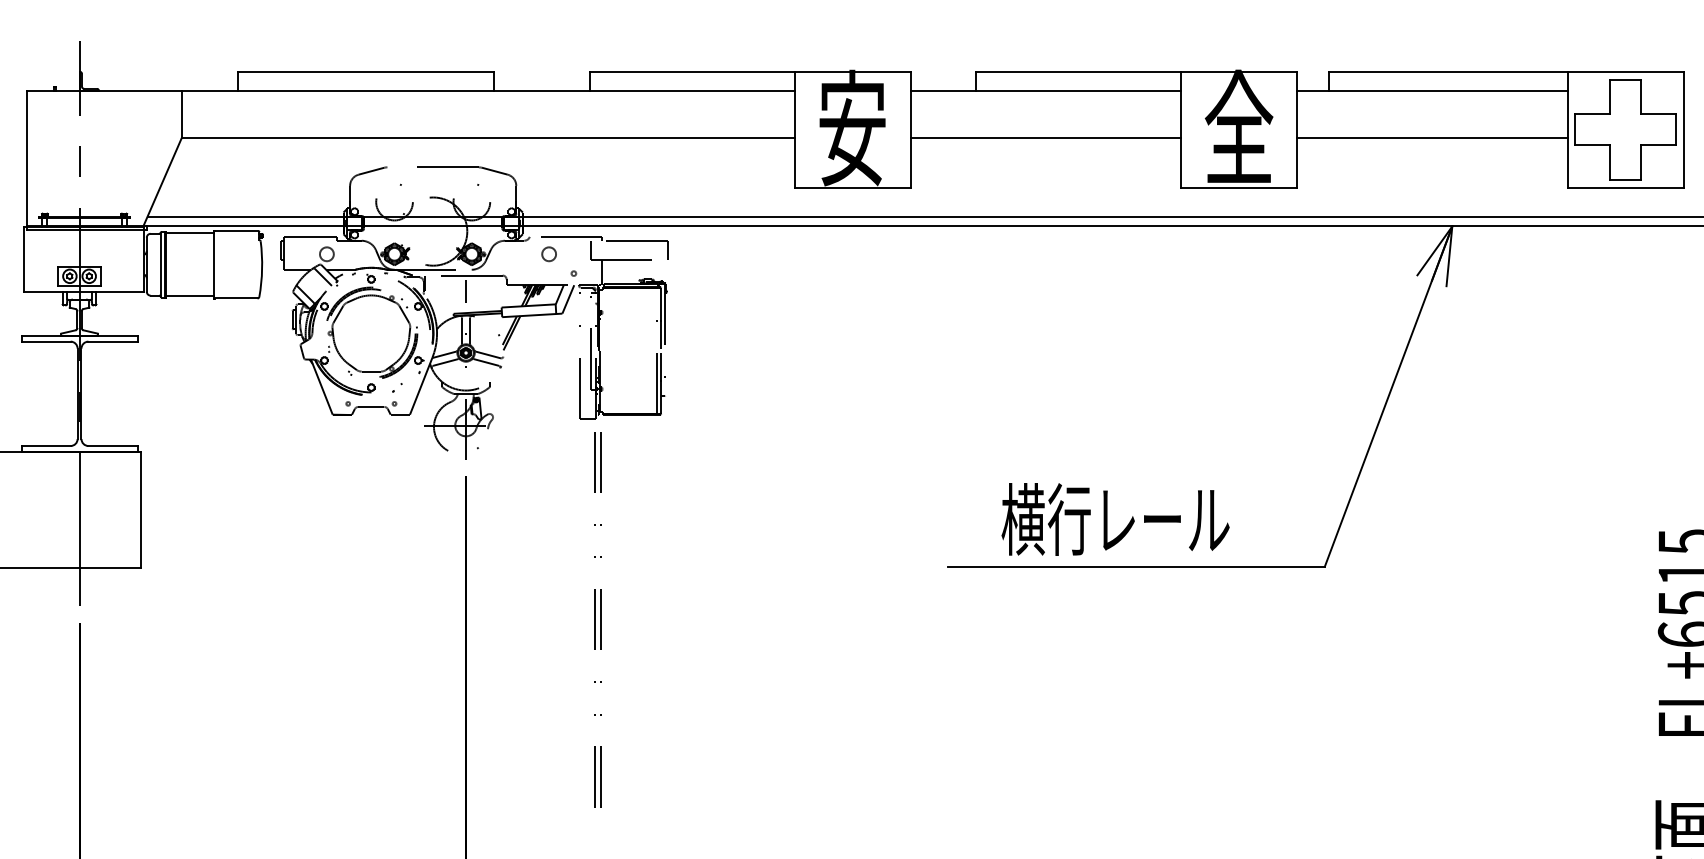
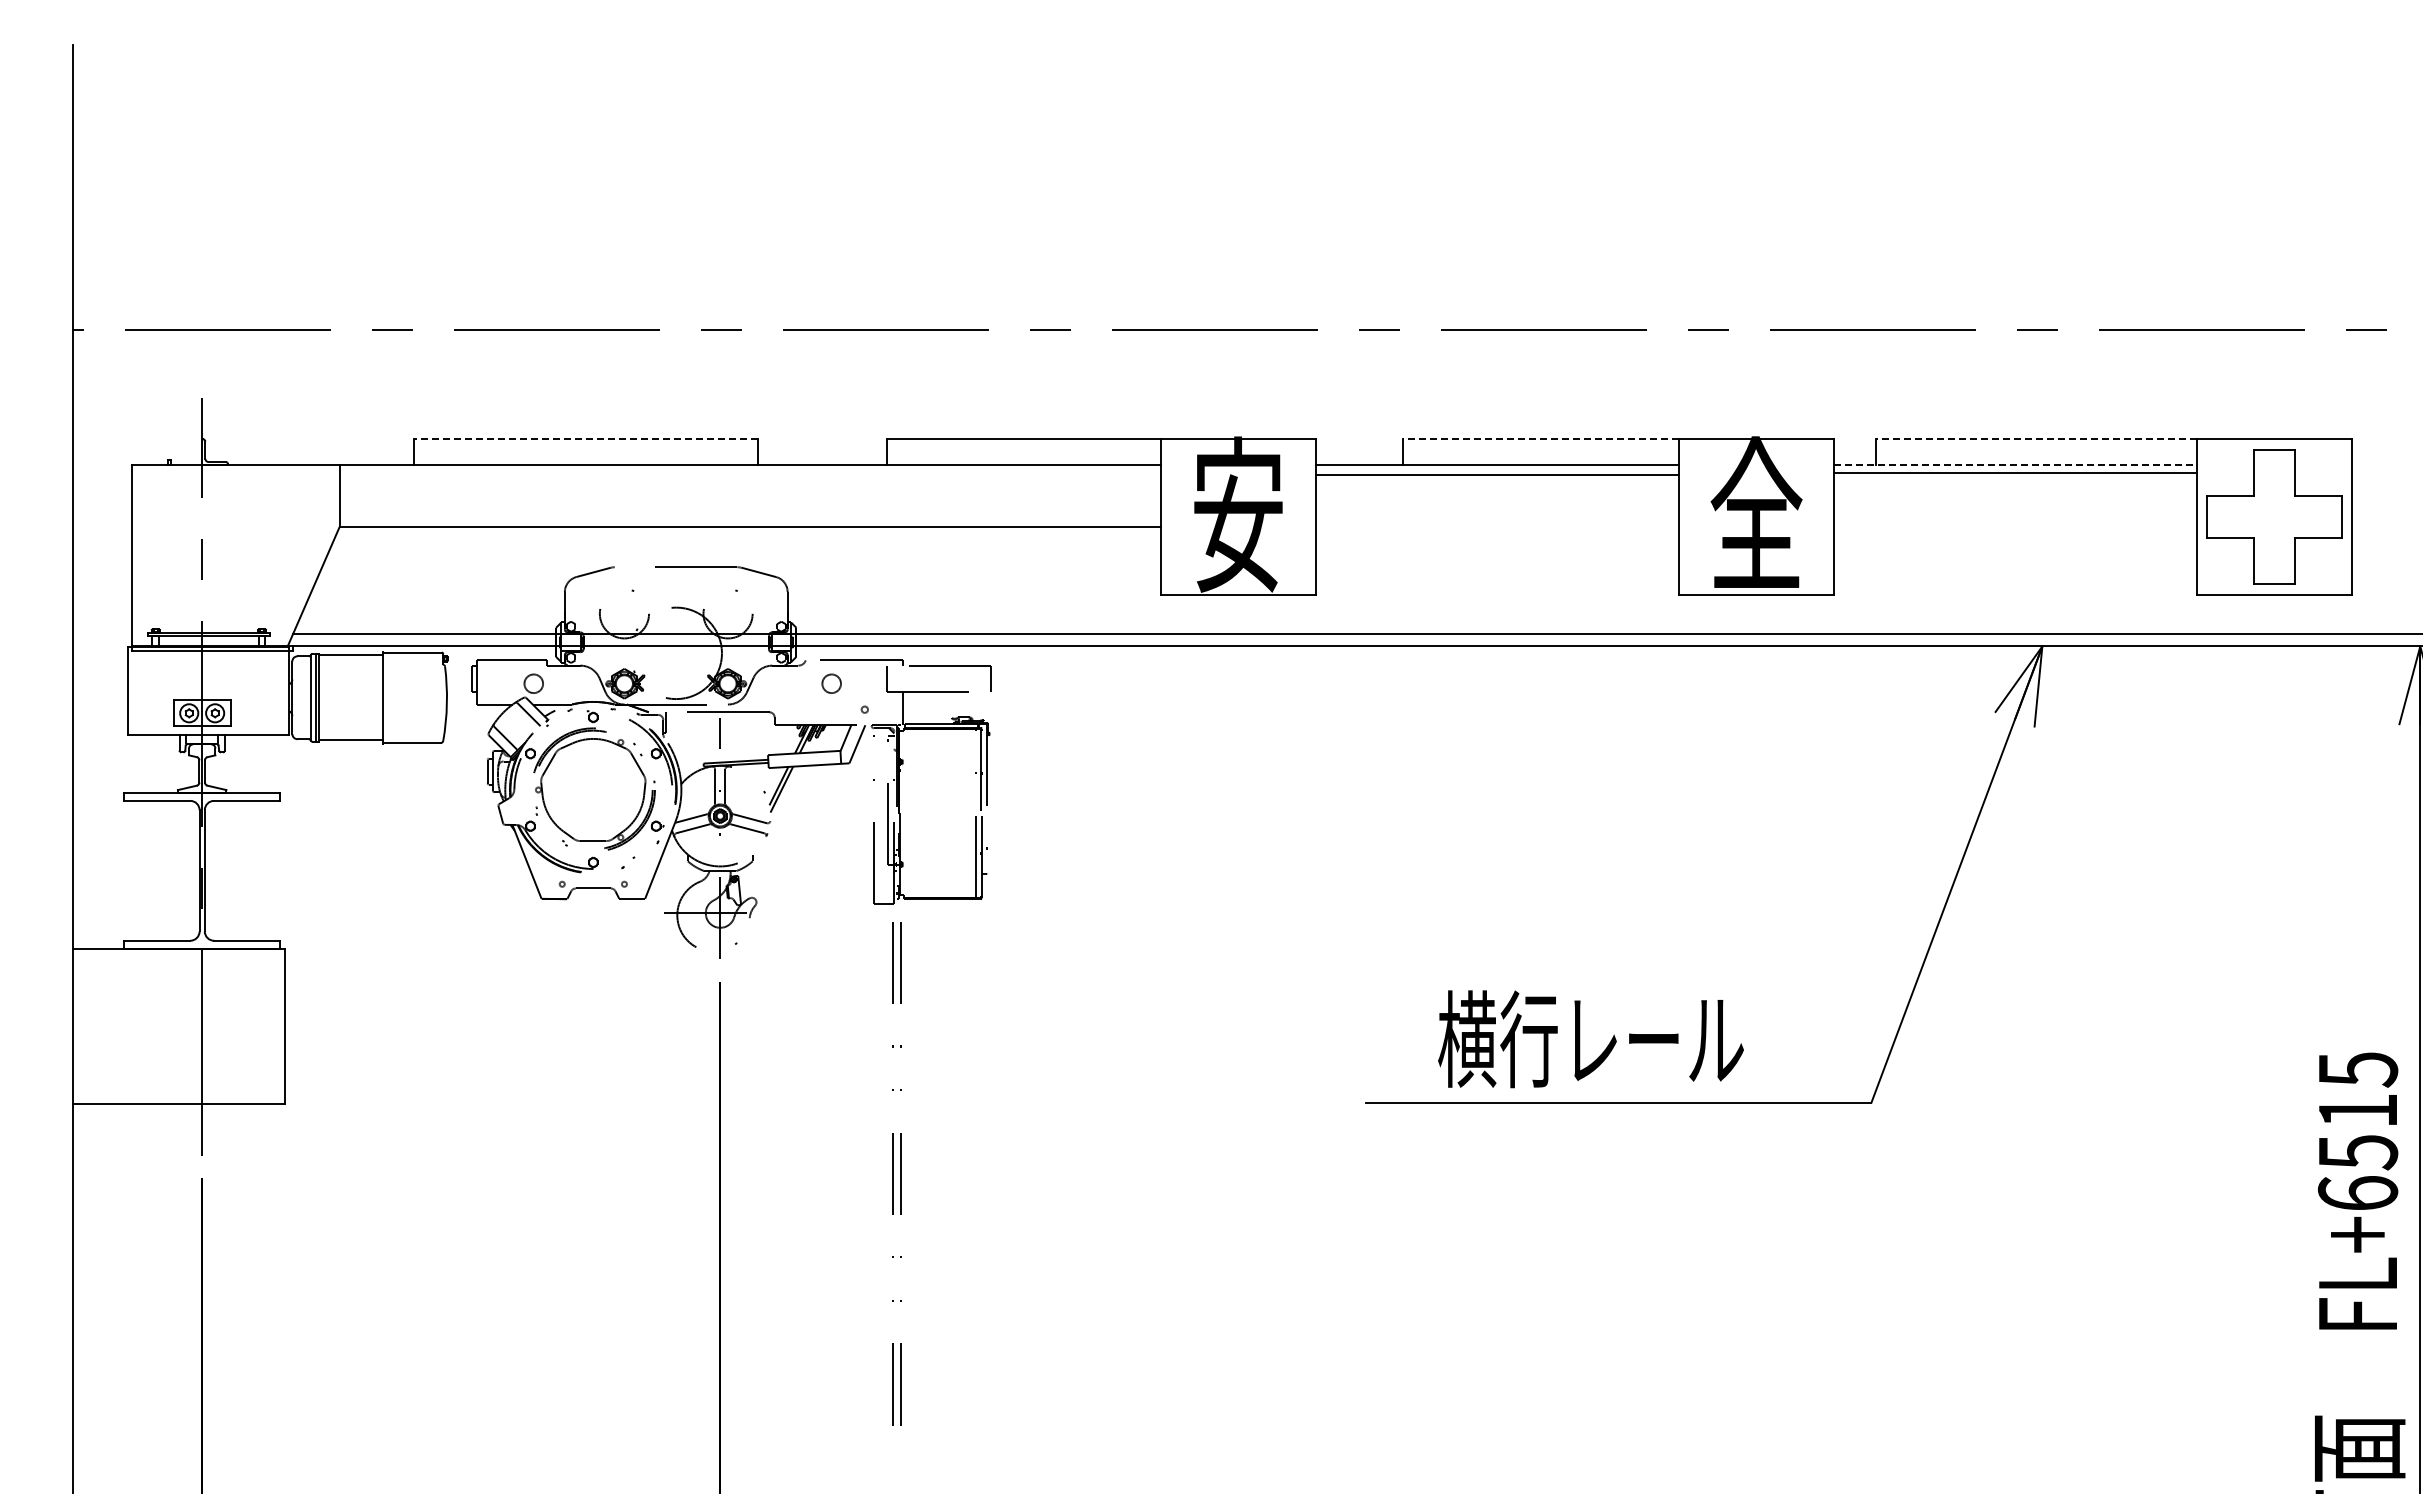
line: (365, 72) -> (585, 439), solid -> dashed
line: (1078, 72) -> (1541, 439), solid -> dashed
line: (1447, 72) -> (2036, 439), solid -> dashed
line: (1433, 91) -> (2016, 465), solid -> dashed
line: (1045, 137) -> (1497, 475), moved
line: (1432, 137) -> (2015, 473), moved

